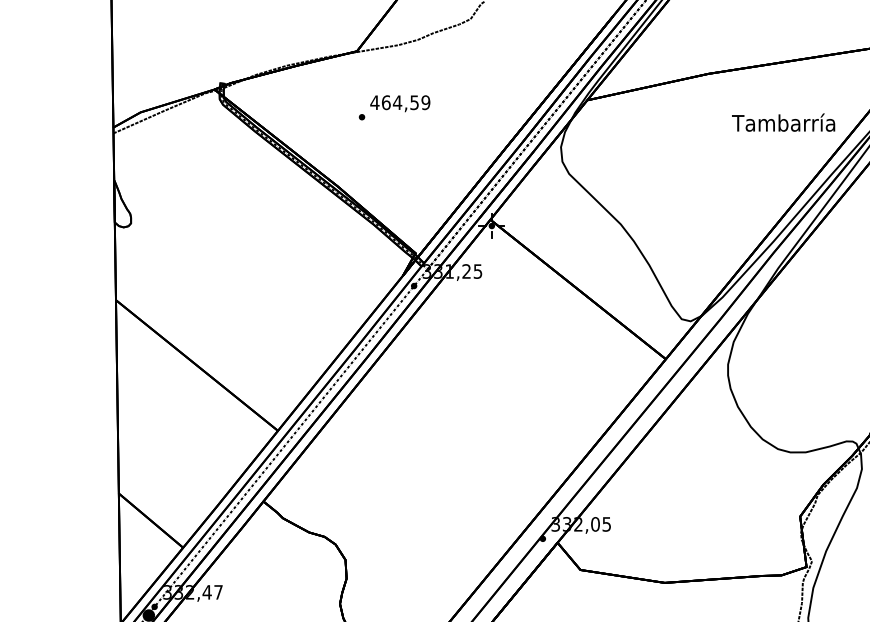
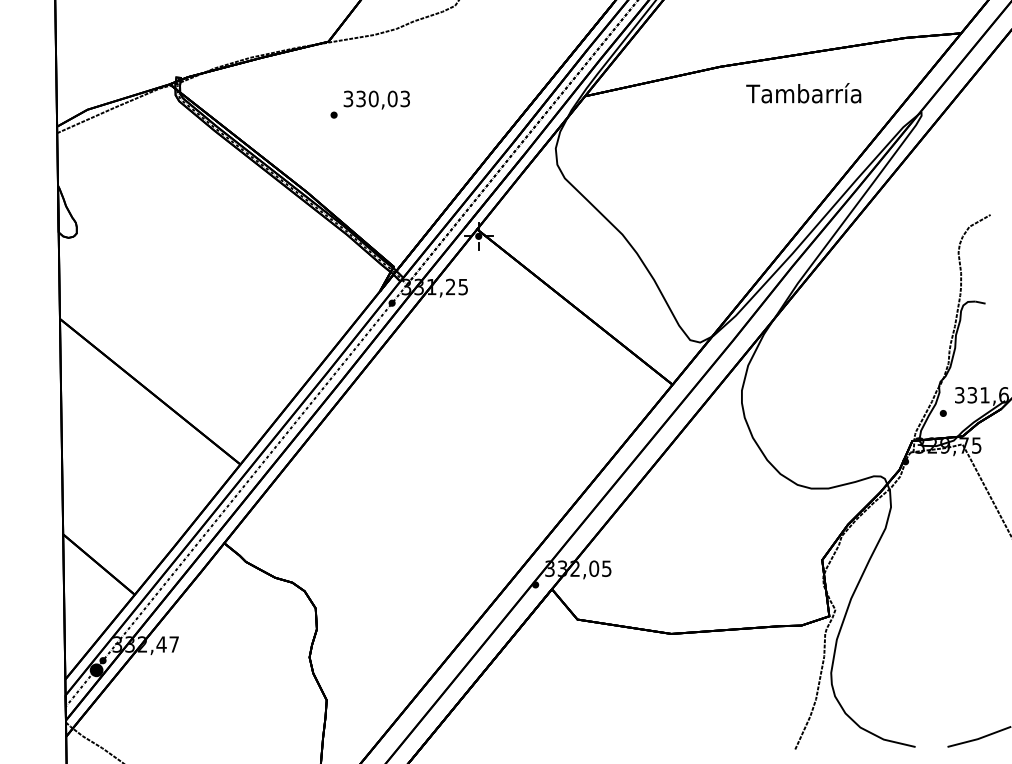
text: (400, 102) -> (376, 98), 464,59 -> 330,03
text: (783, 122) -> (803, 93), moved

